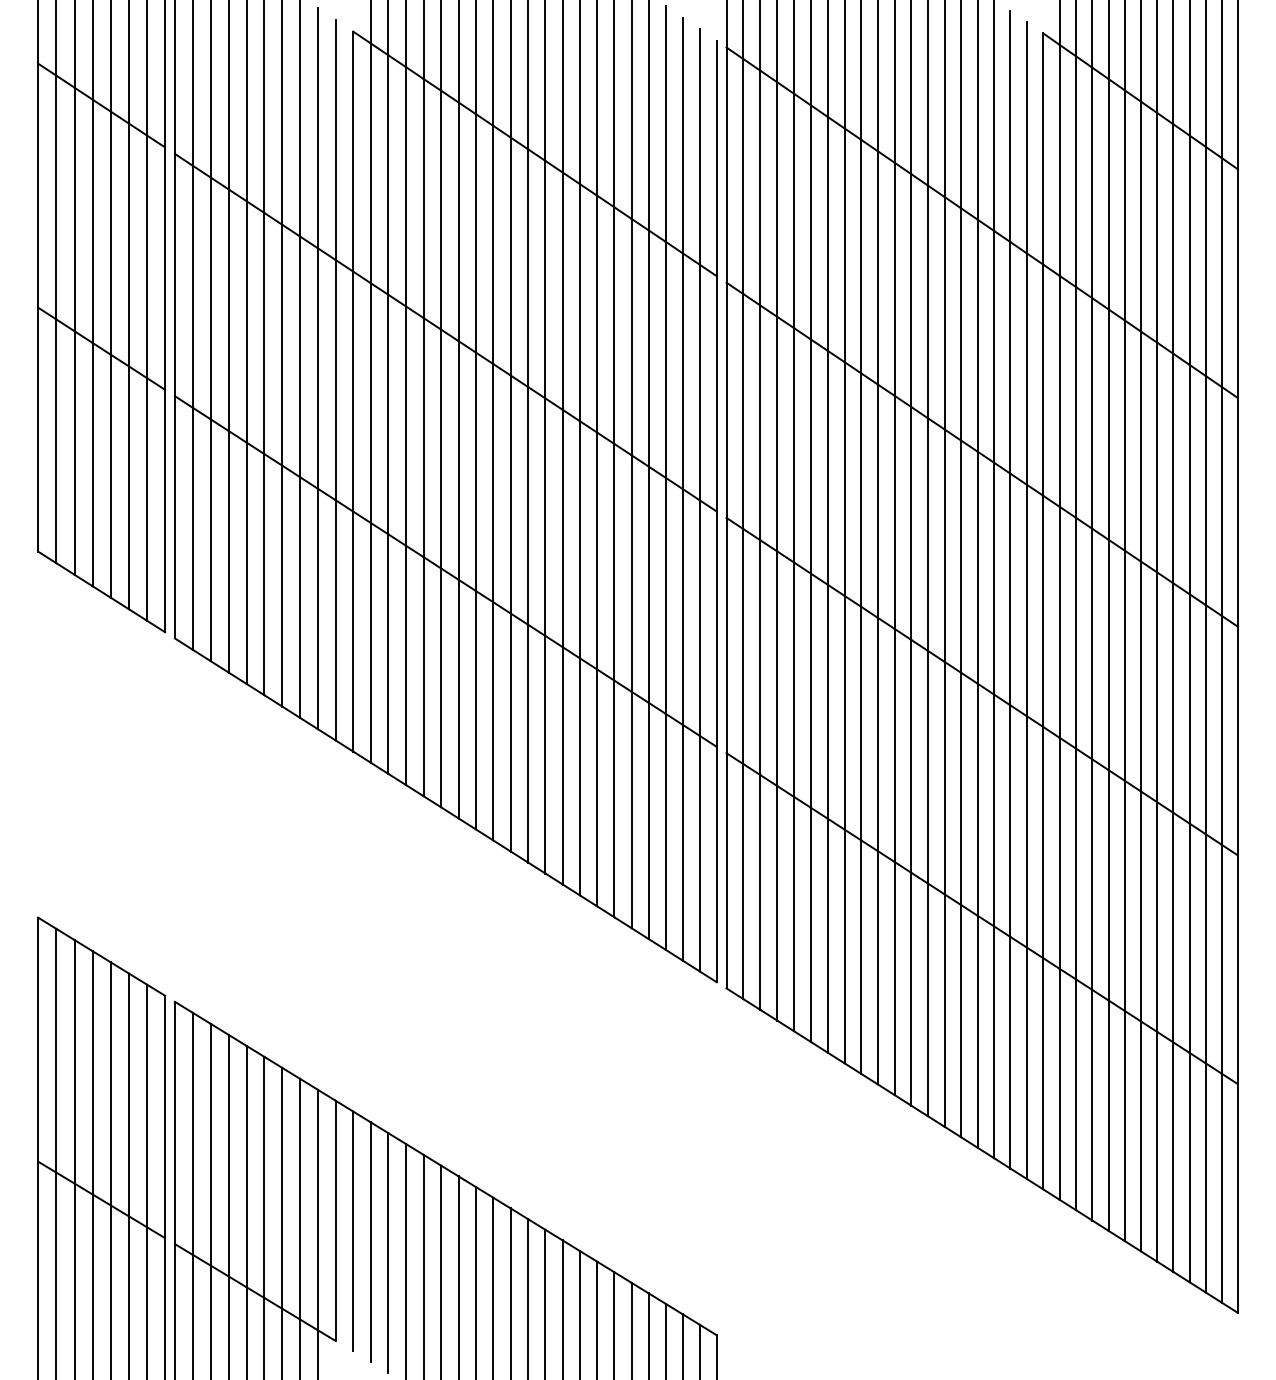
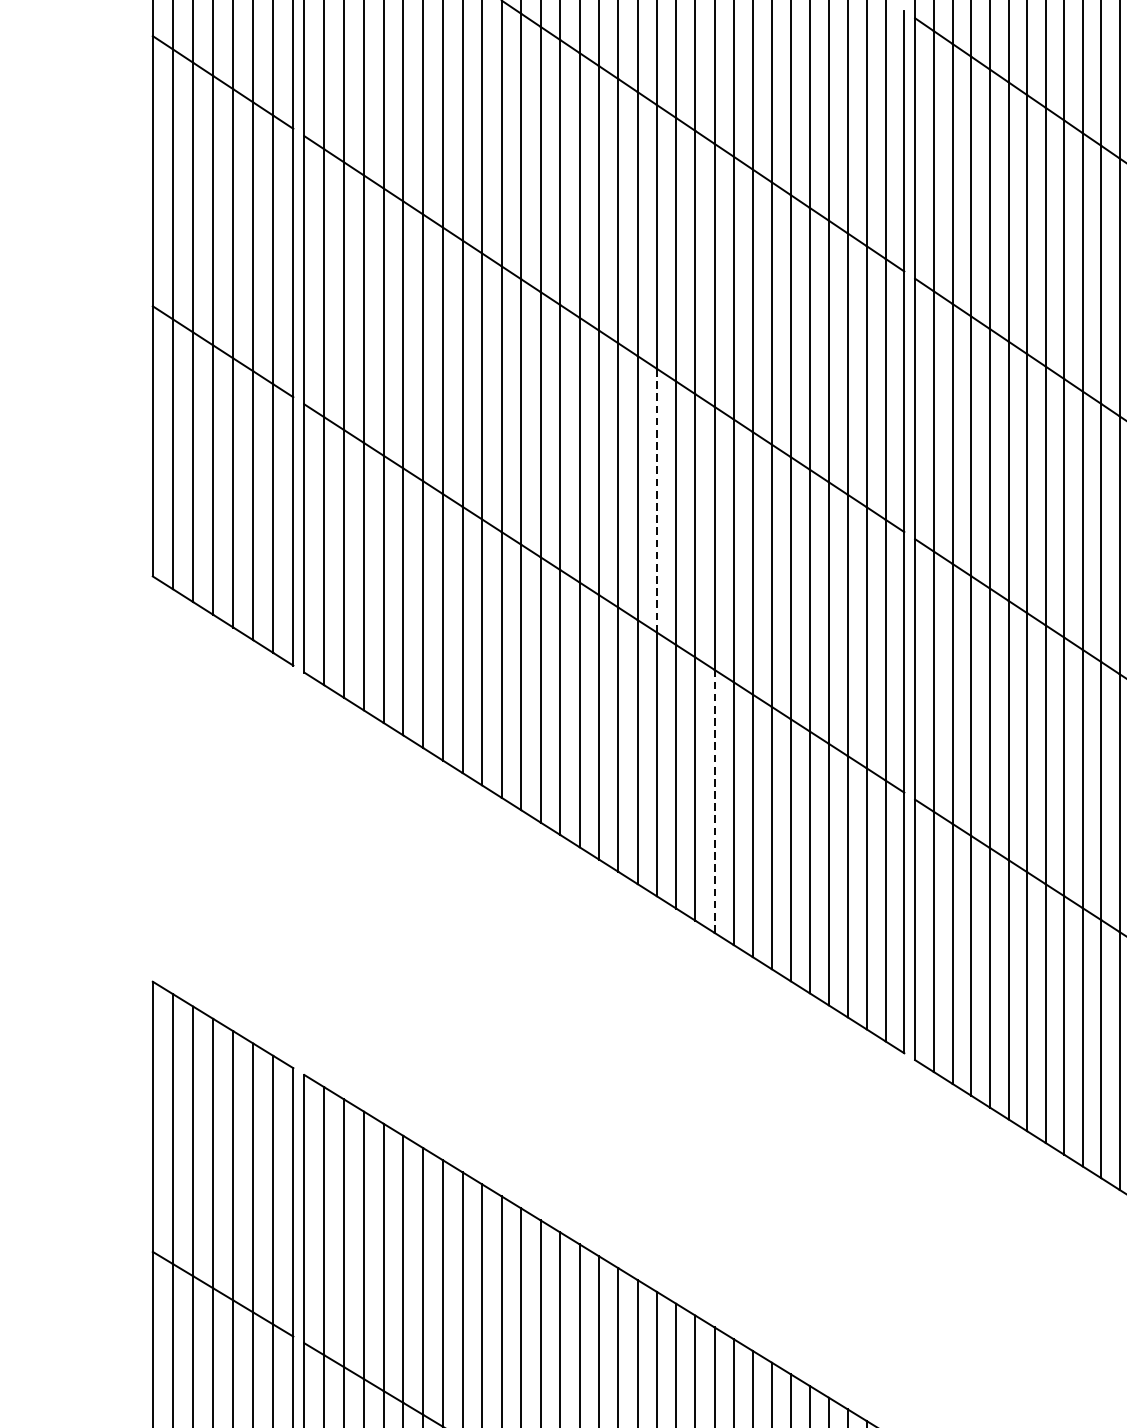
line: (493, 482) -> (657, 499), solid -> dashed
line: (545, 754) -> (714, 801), solid -> dashed

